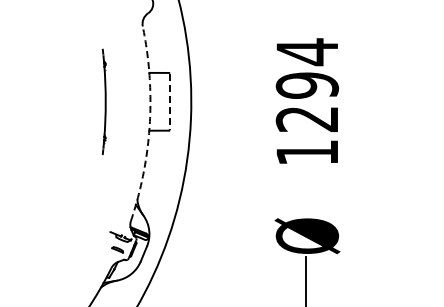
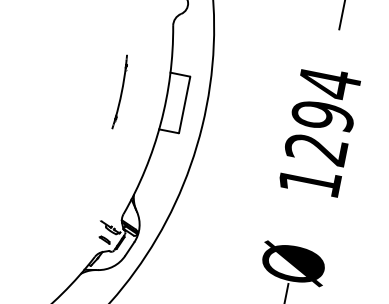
part: (104, 101) -> (120, 91), size x0.71
line: (169, 102) -> (184, 105), dashed -> solid
arc: (149, 124) -> (160, 123), dashed -> solid

